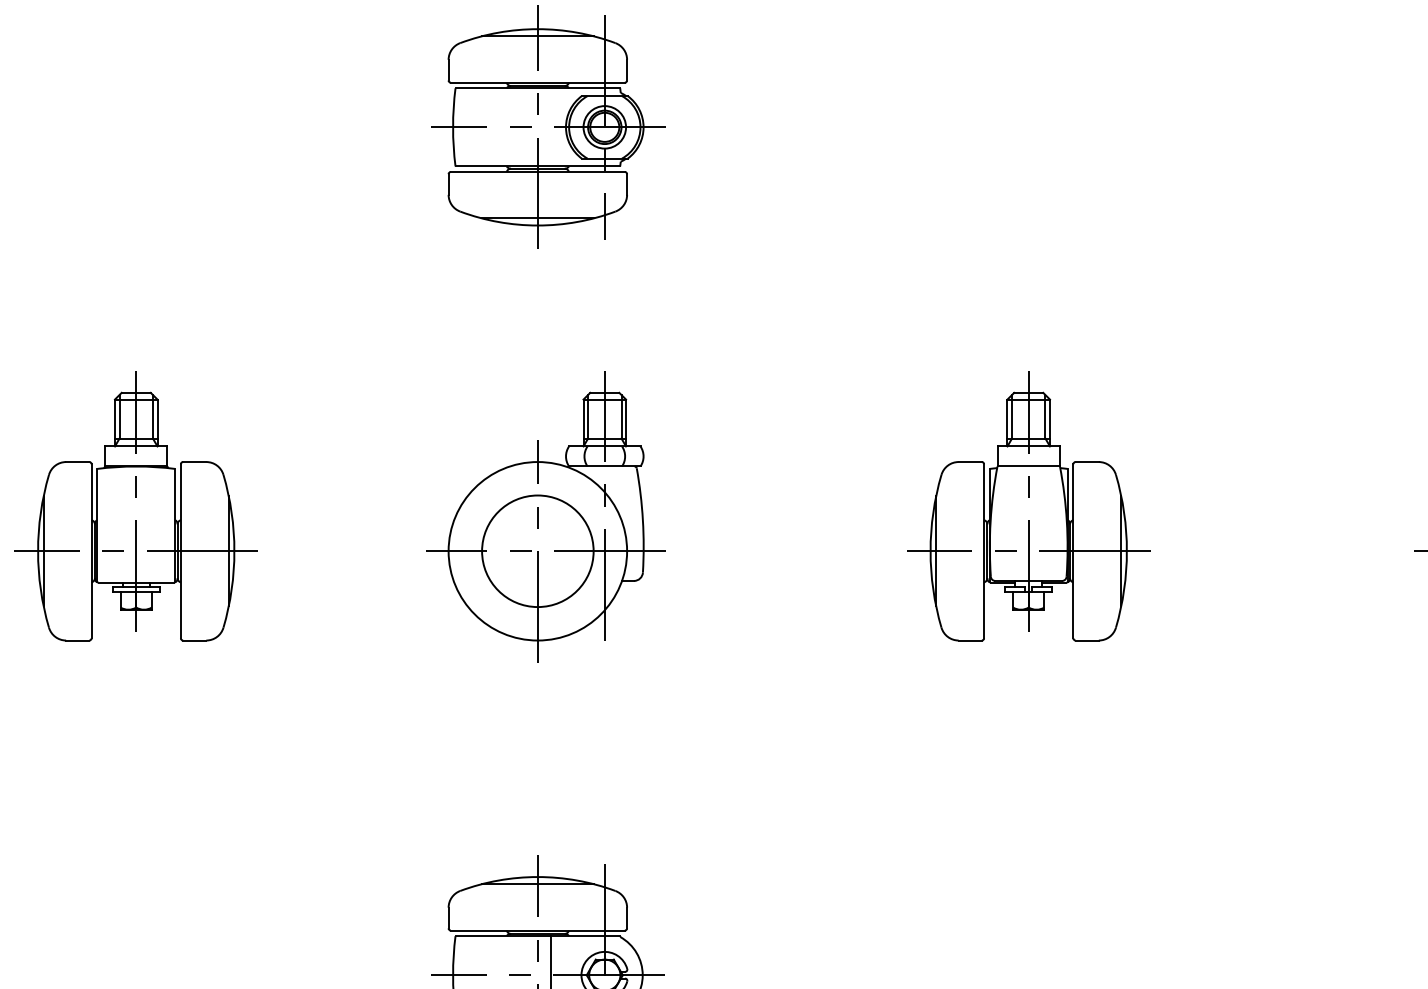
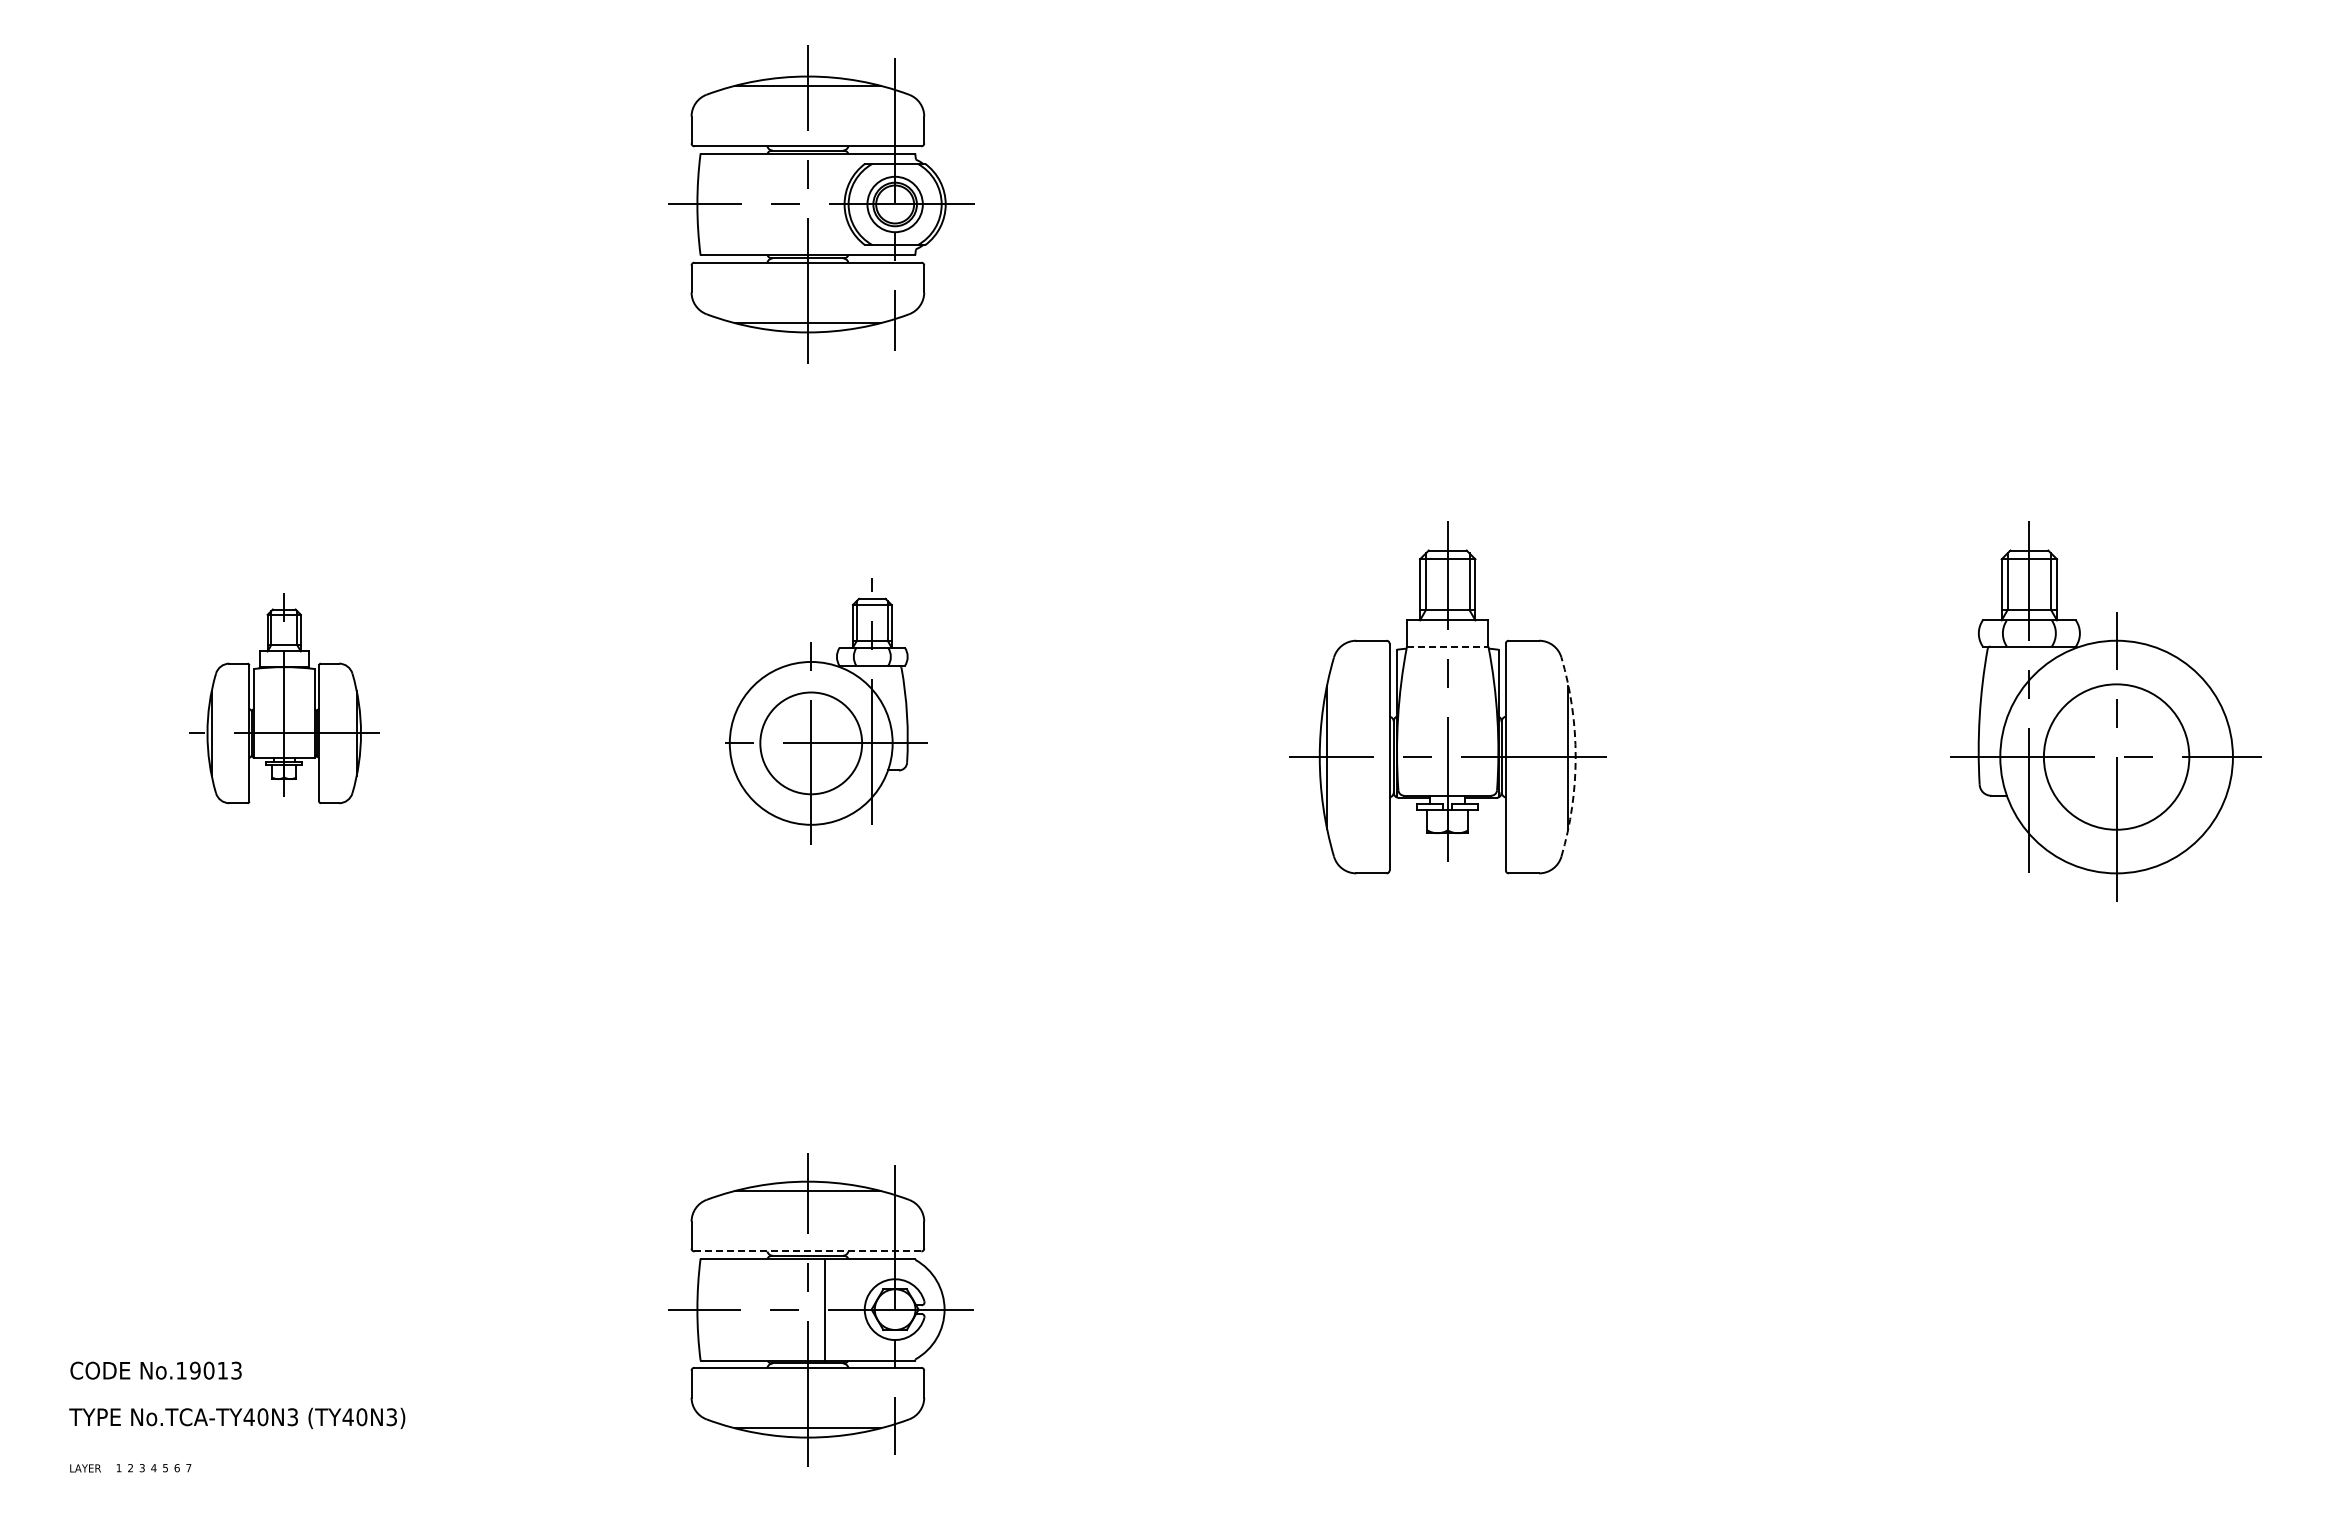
line: (1028, 466) -> (1447, 646), solid -> dashed
part: (135, 505) -> (283, 697), size x0.6
part: (545, 516) -> (818, 711), size x0.7
arc: (1126, 551) -> (1575, 757), solid -> dashed
line: (538, 930) -> (808, 1251), solid -> dashed

